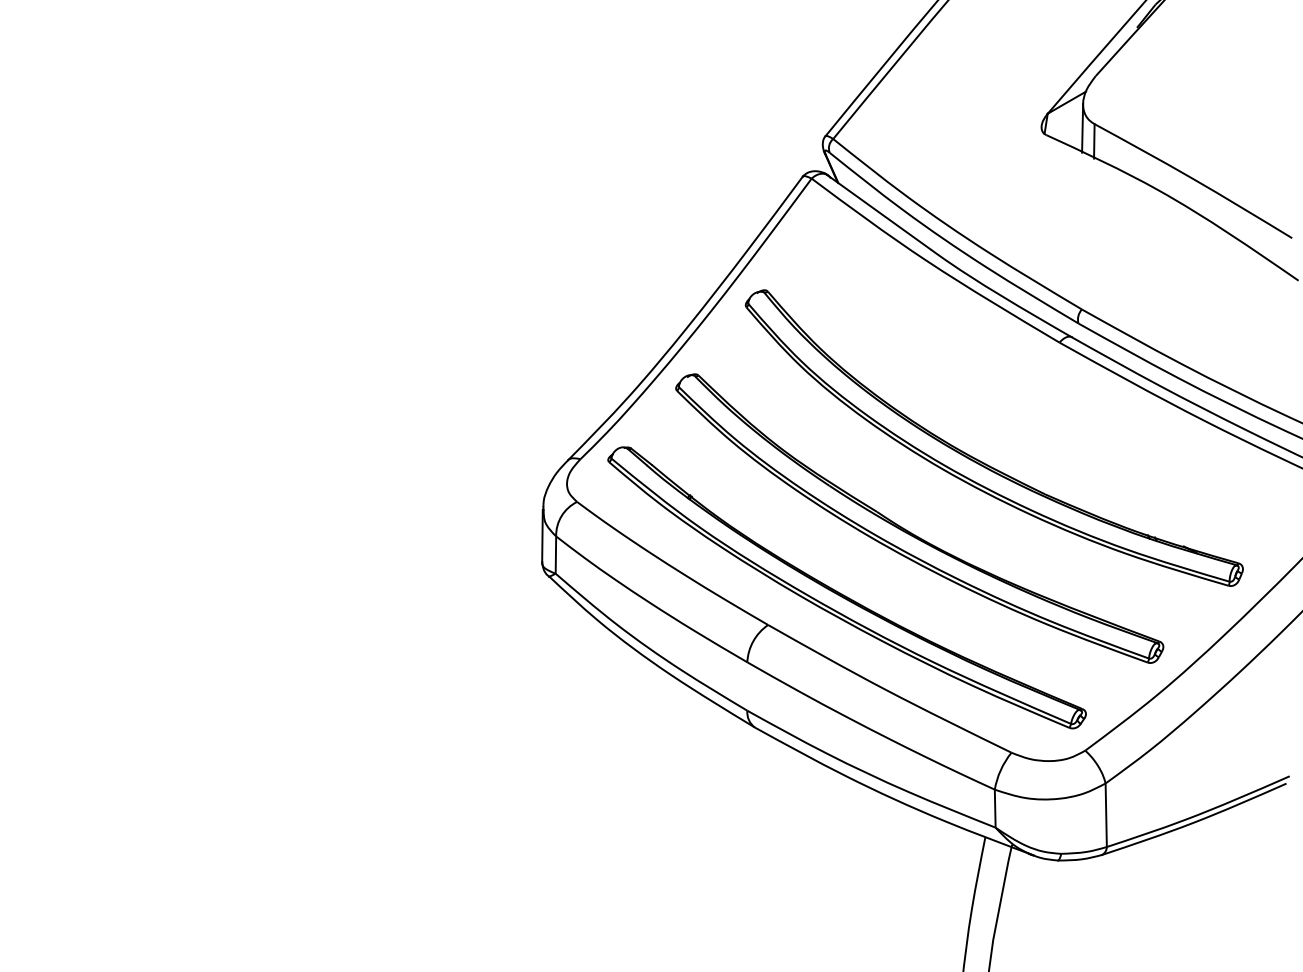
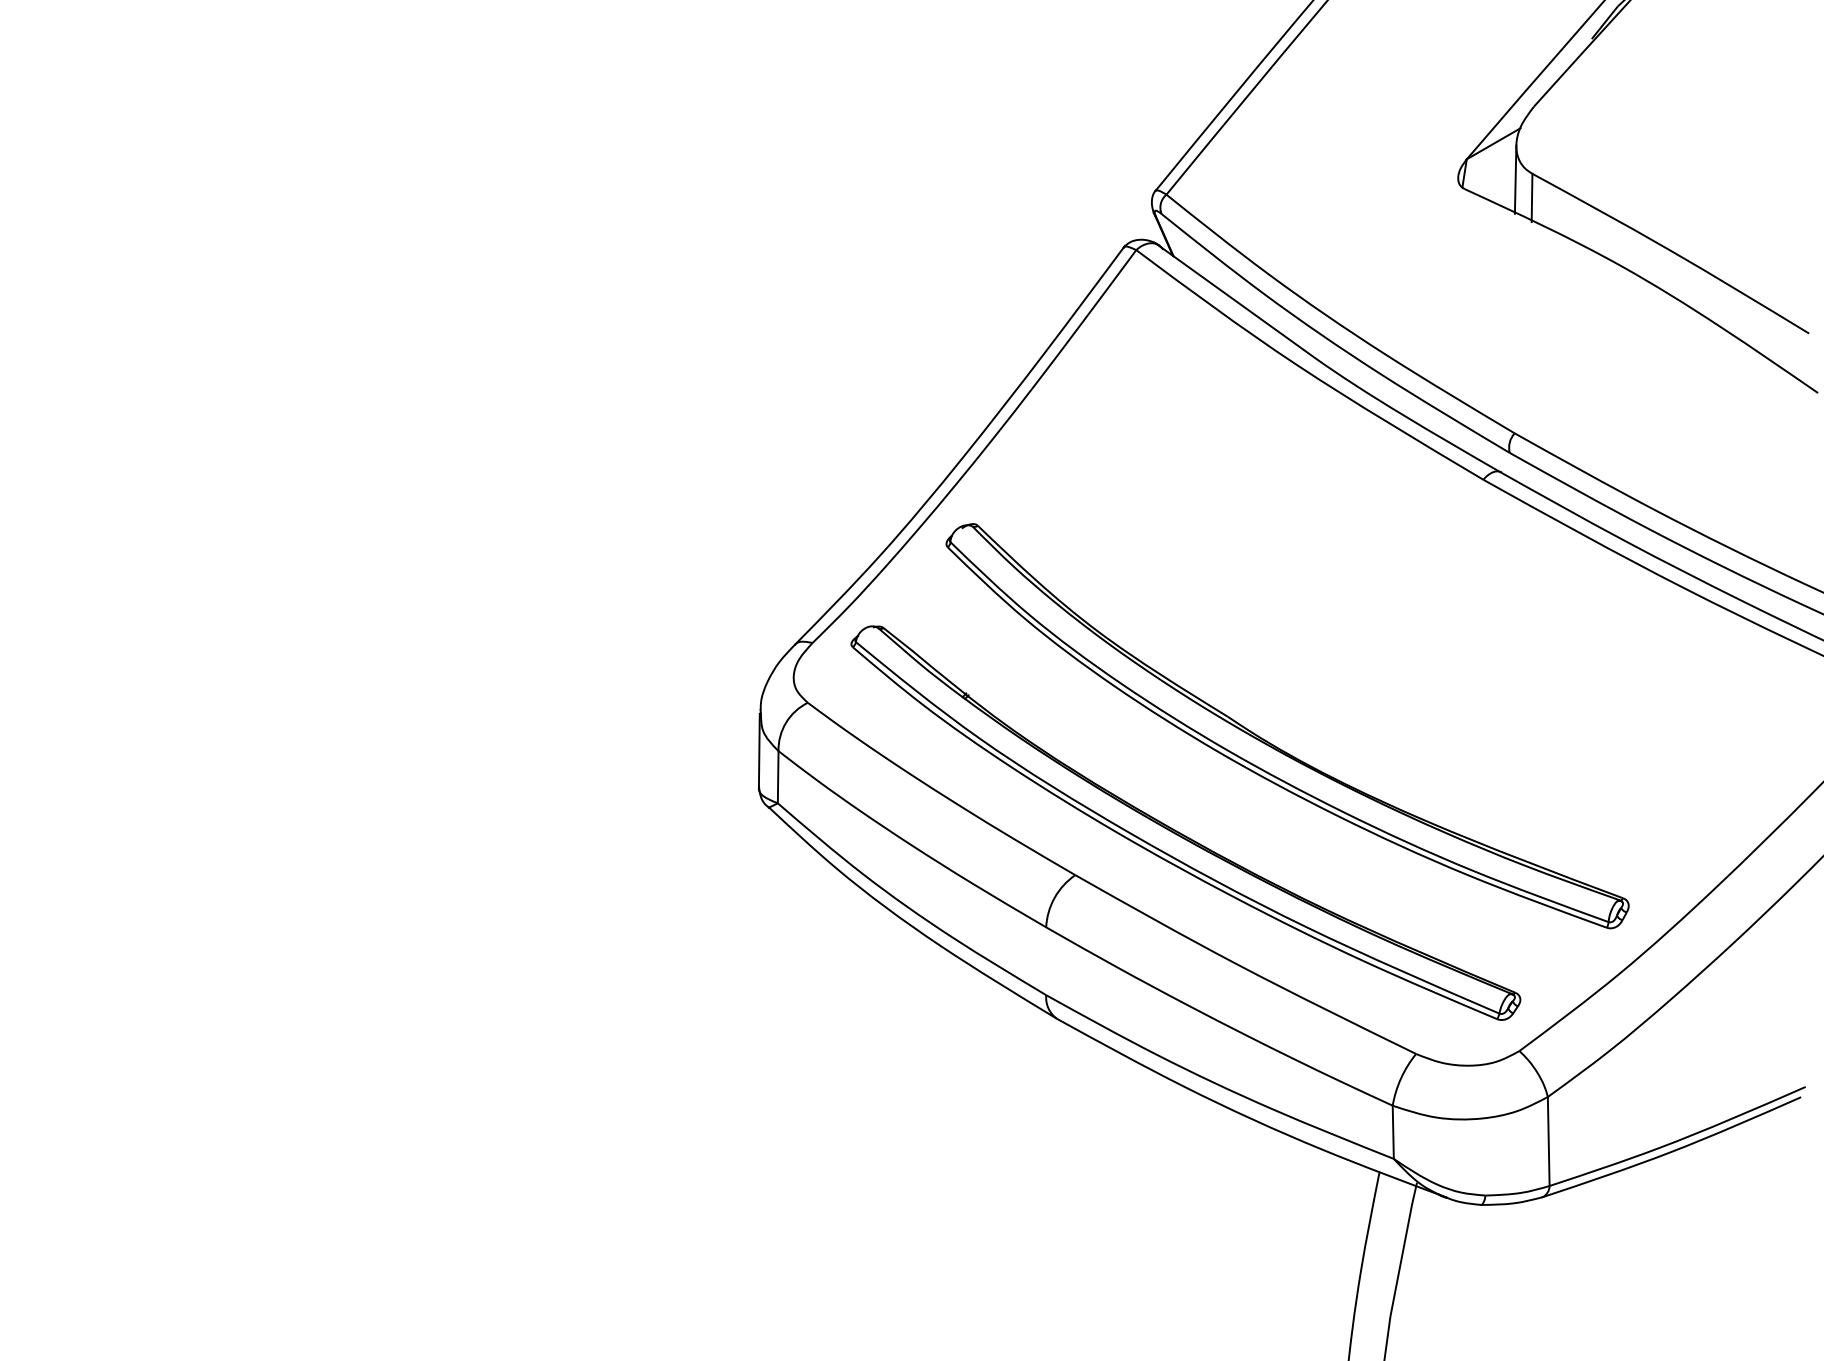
part: (982, 461) -> (1375, 646), removed

